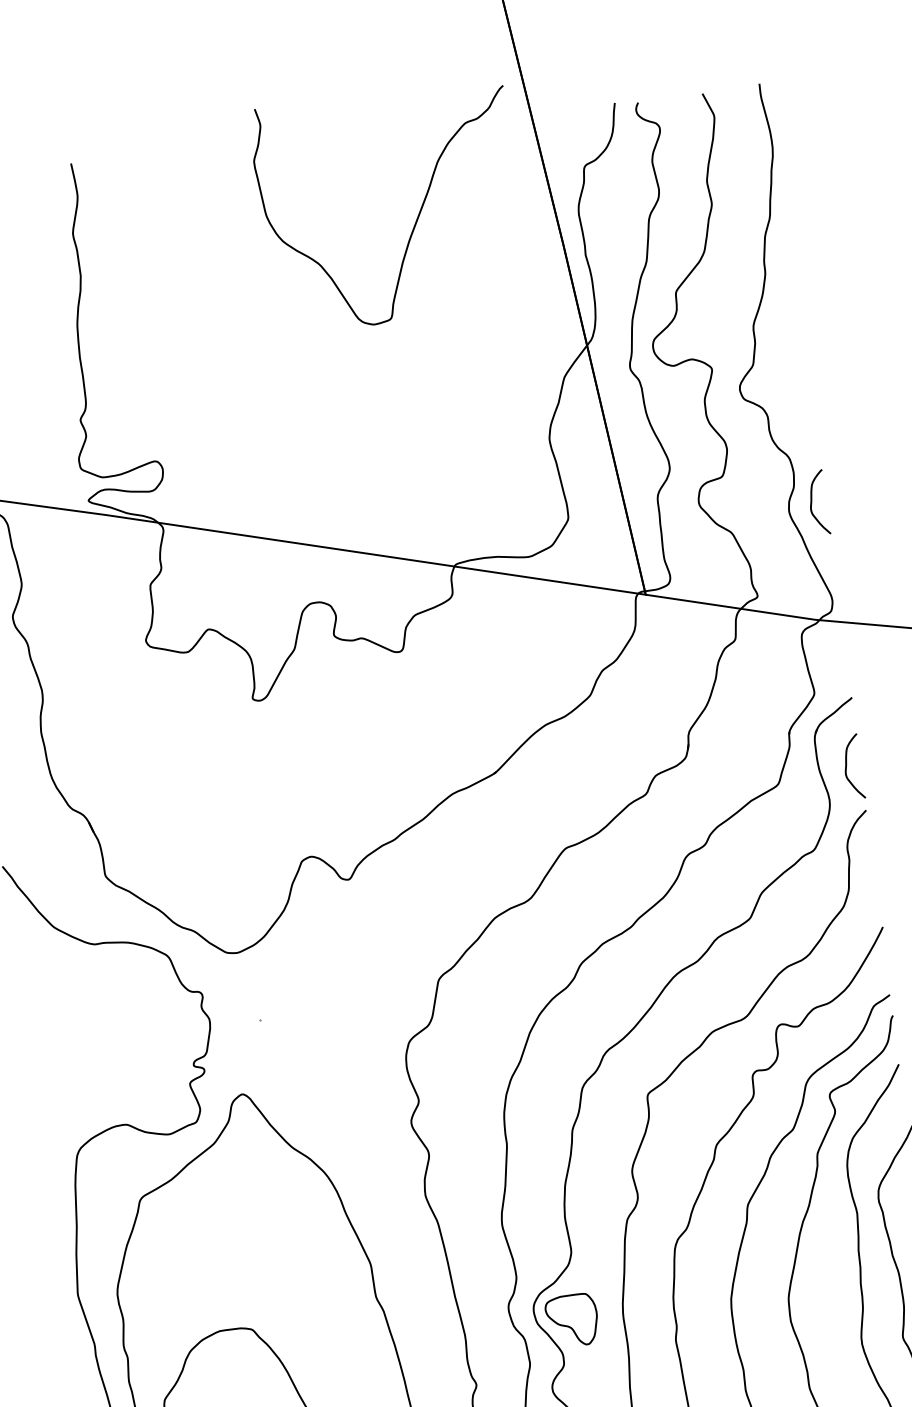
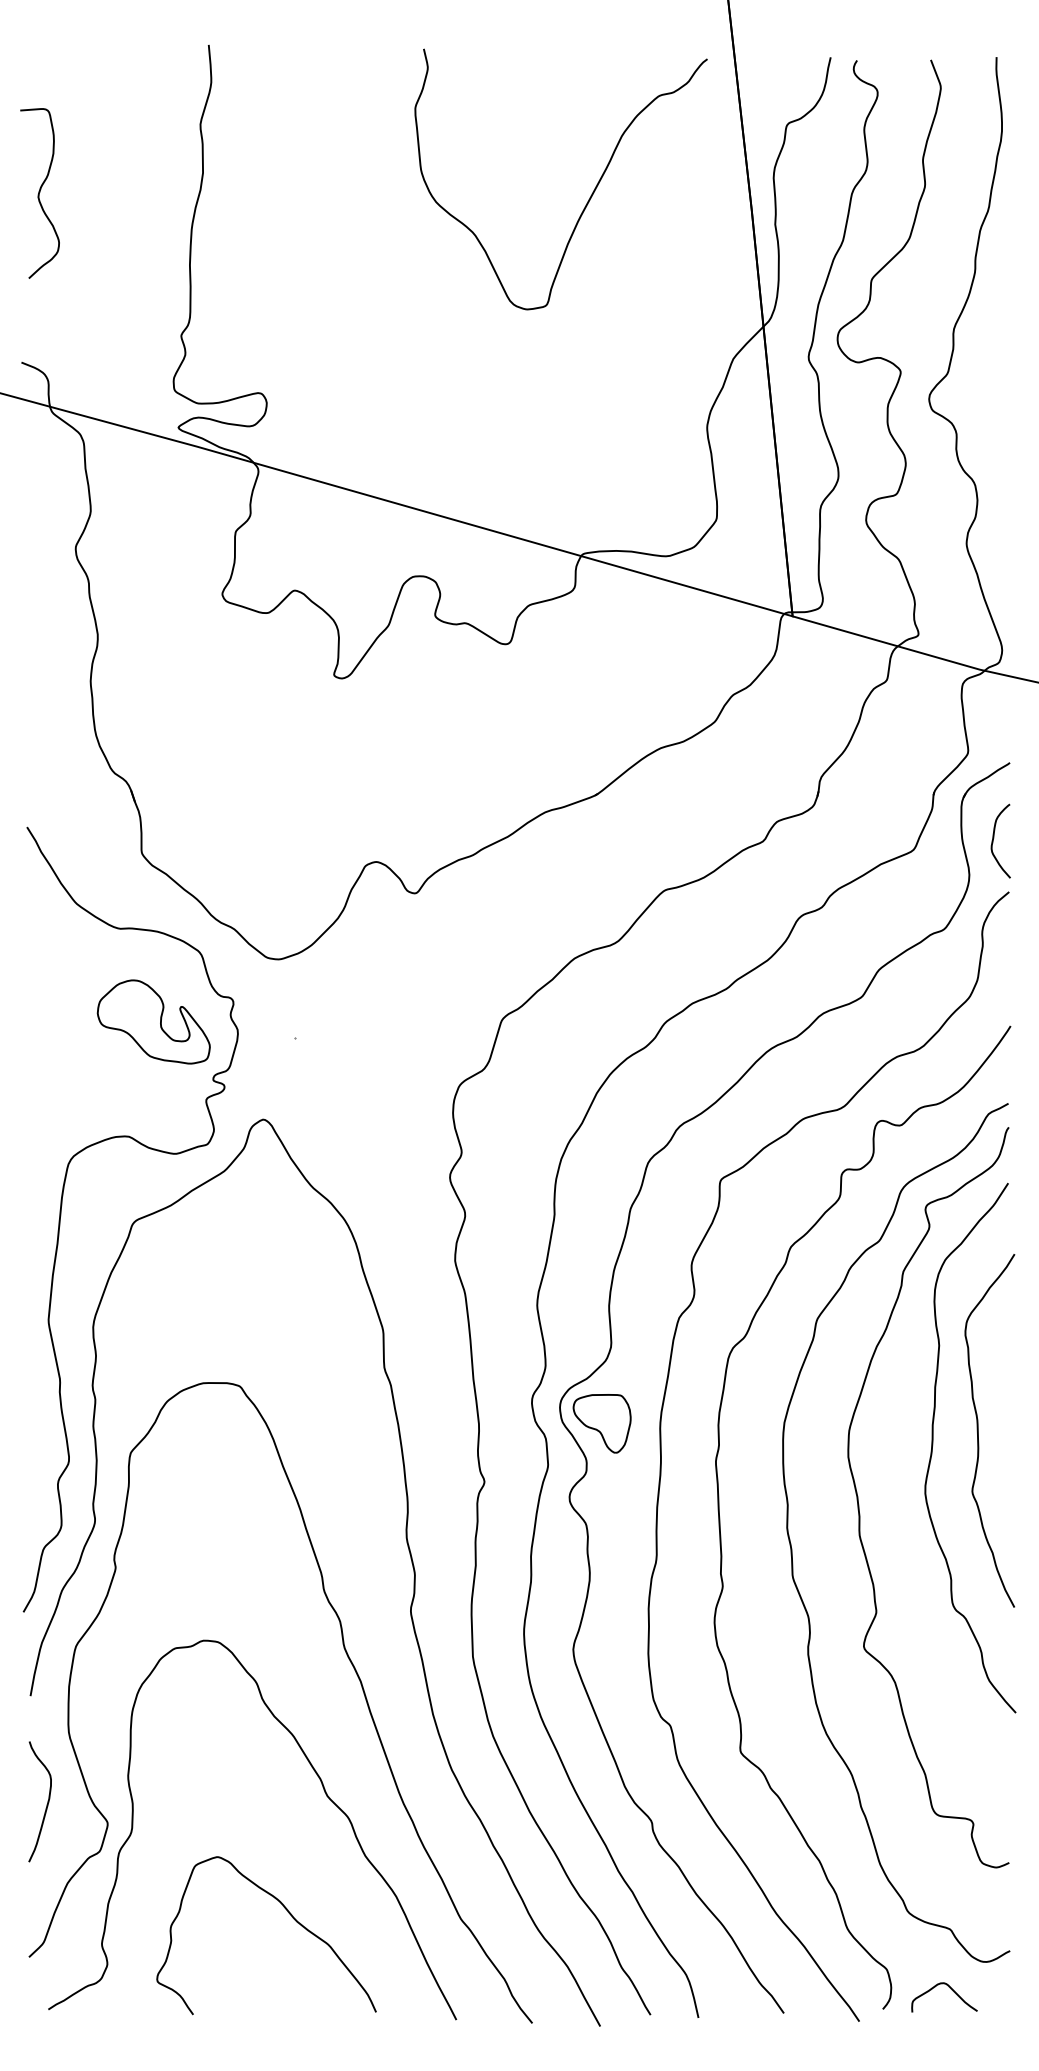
curve: (416, 217) -> (590, 195), moved
curve: (812, 501) -> (994, 535), removed
part: (134, 1021) -> (153, 1021), added

